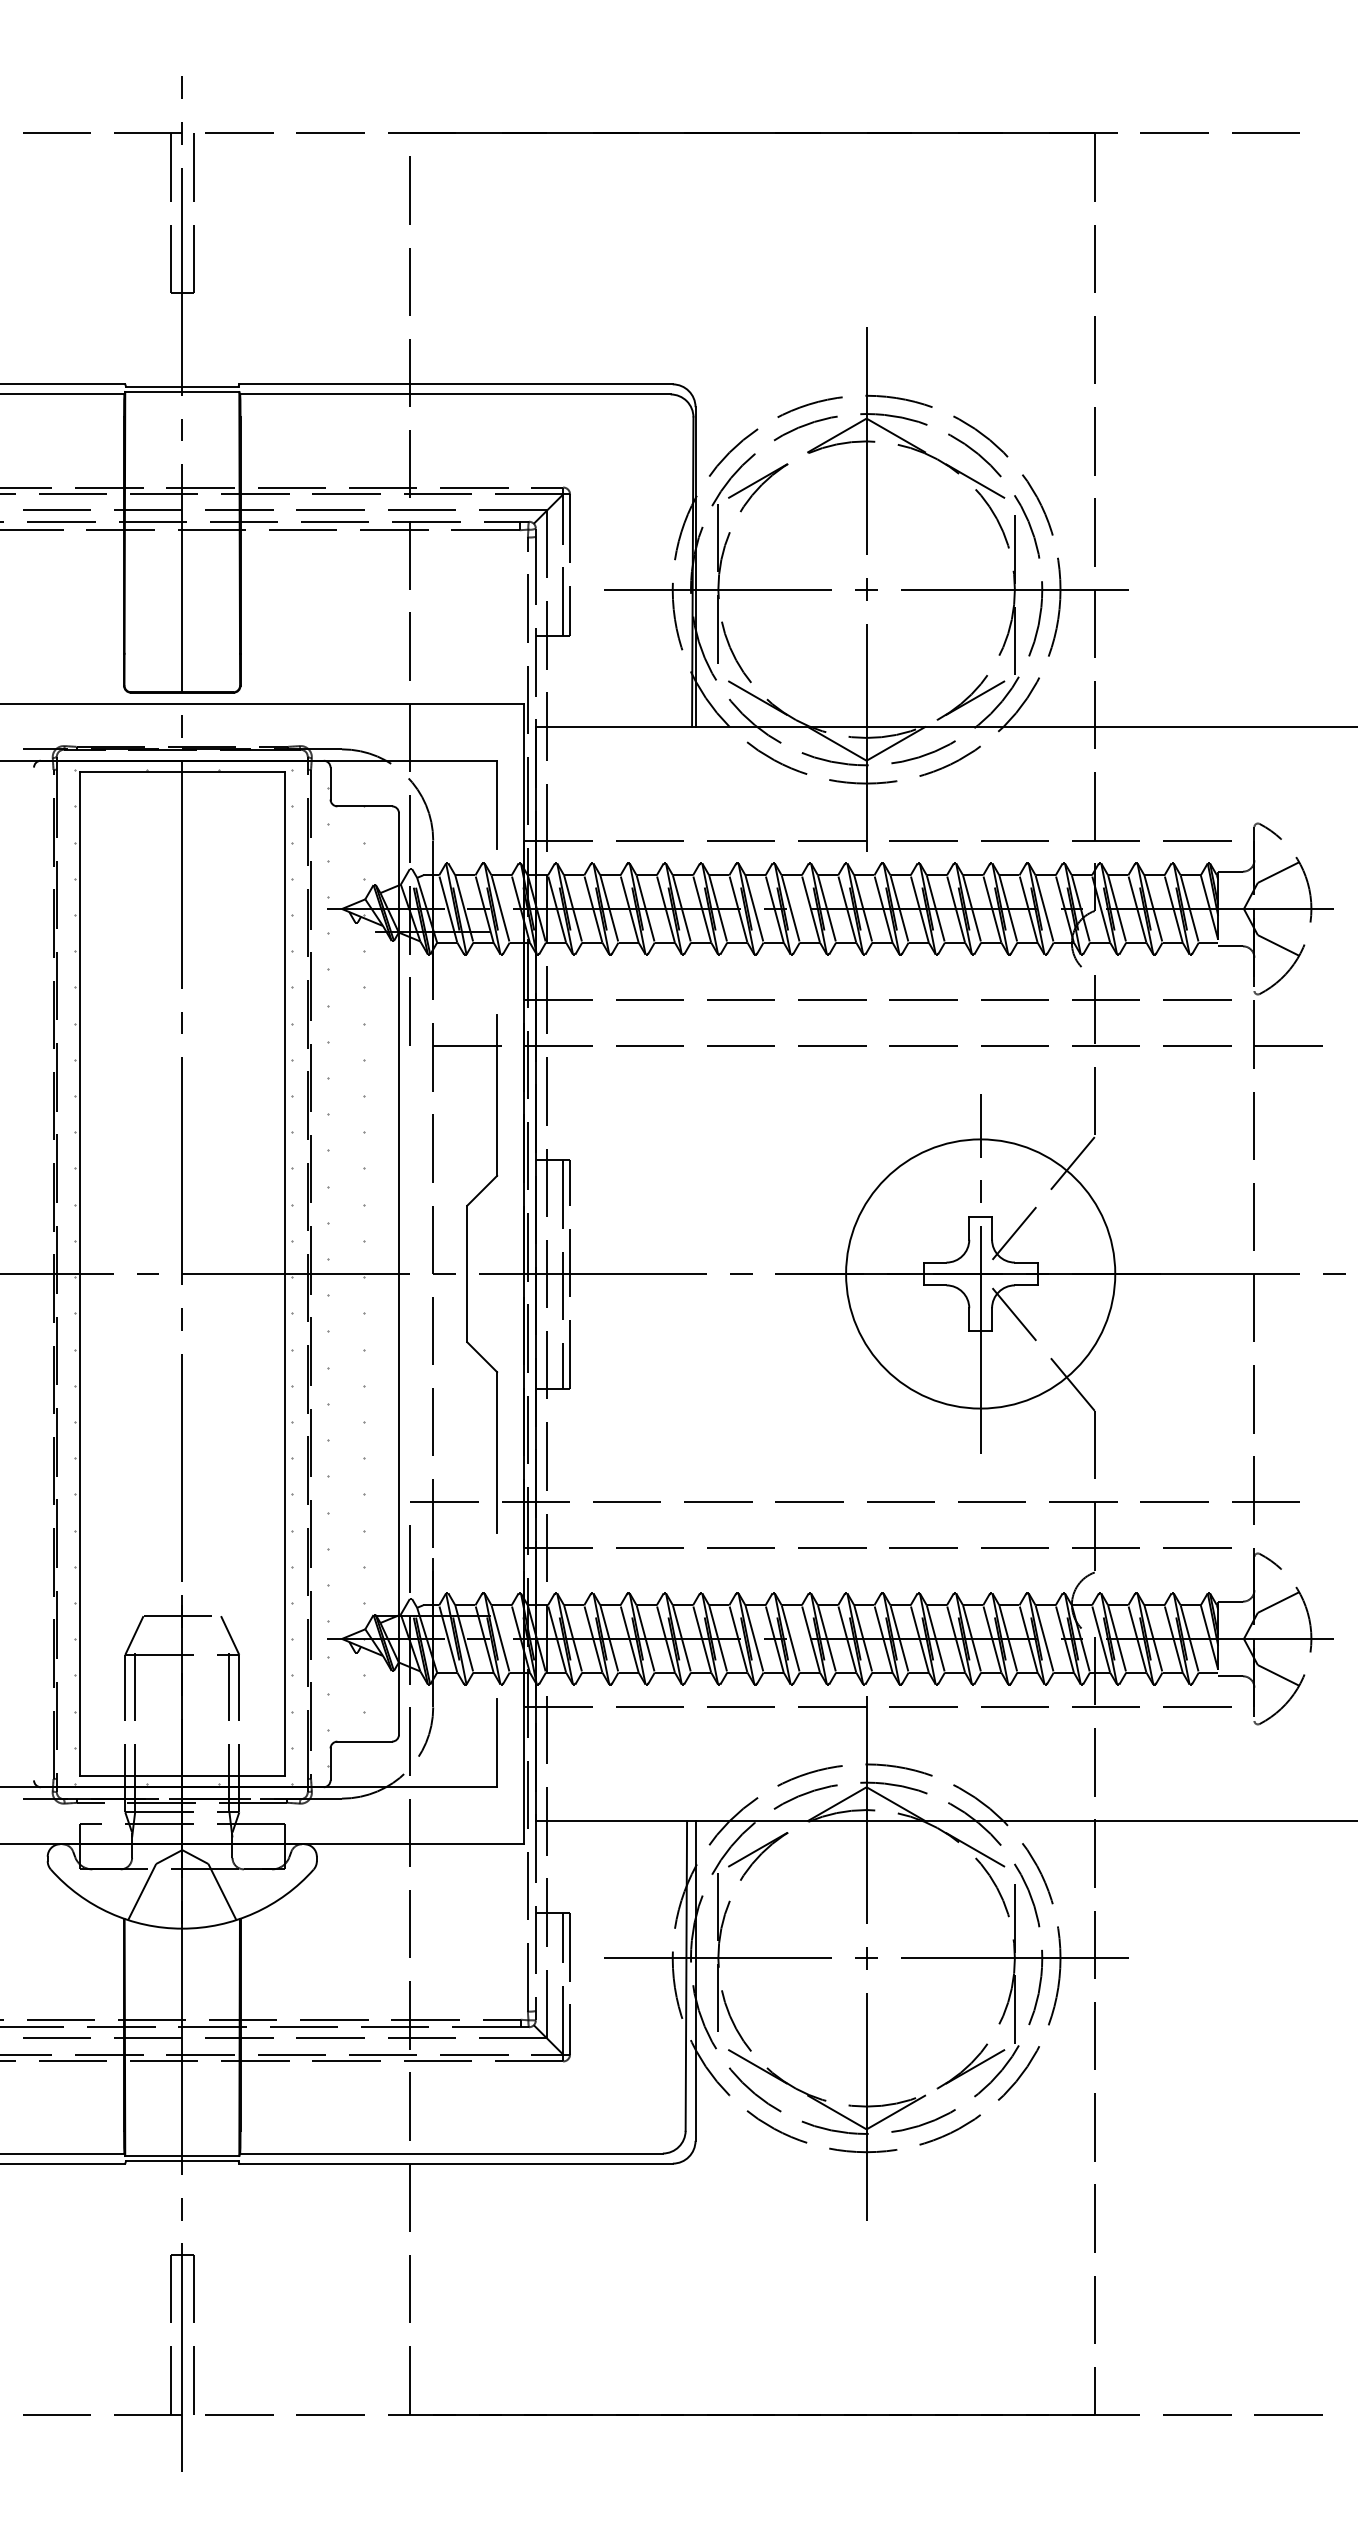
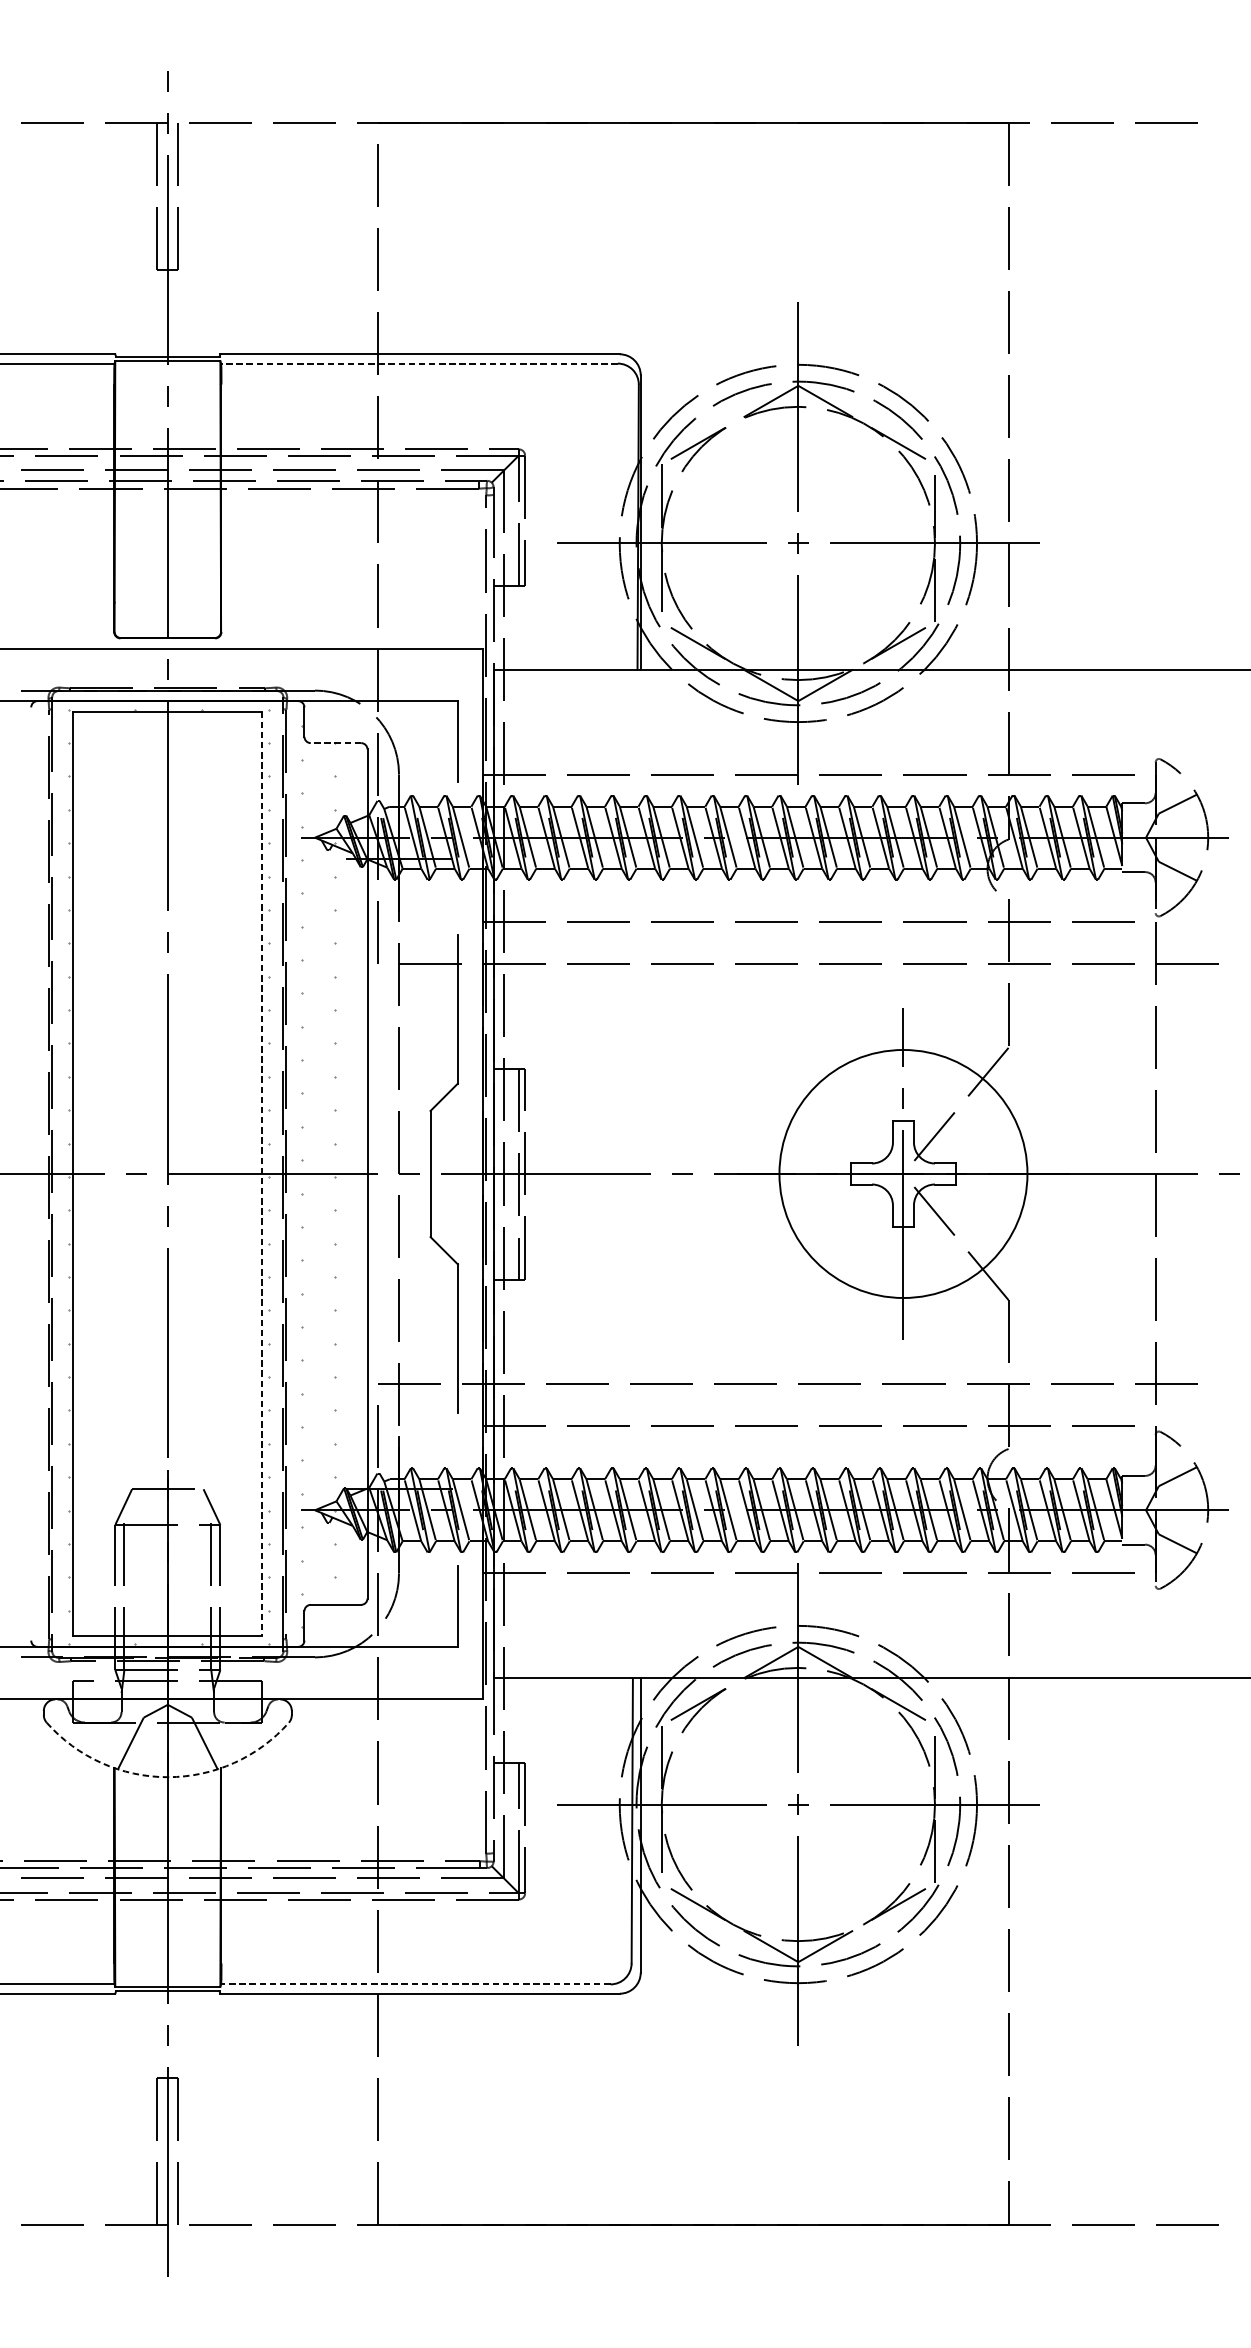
line: (454, 394) -> (418, 363), solid -> dashed
line: (364, 806) -> (335, 743), solid -> dashed
line: (284, 1274) -> (262, 1174), solid -> dashed
arc: (182, 1928) -> (168, 1777), solid -> dashed
line: (450, 2153) -> (414, 1984), solid -> dashed

